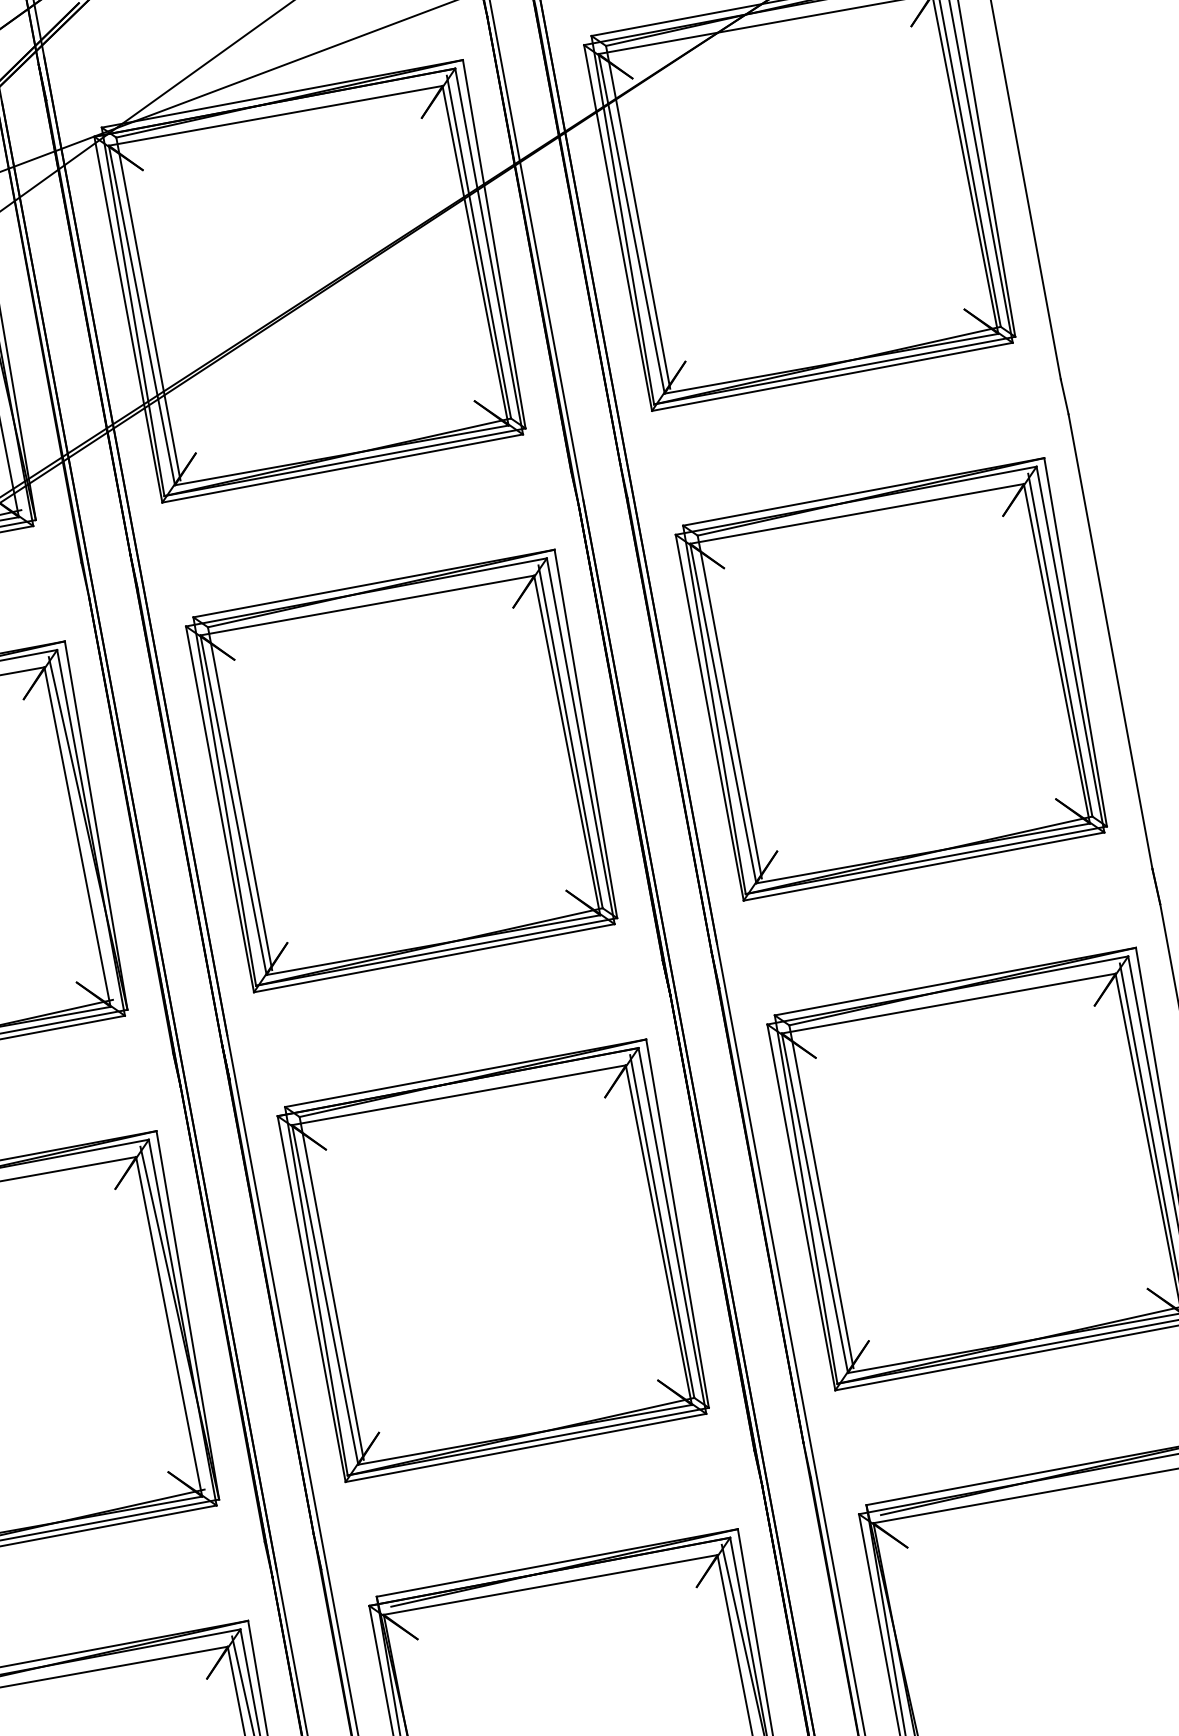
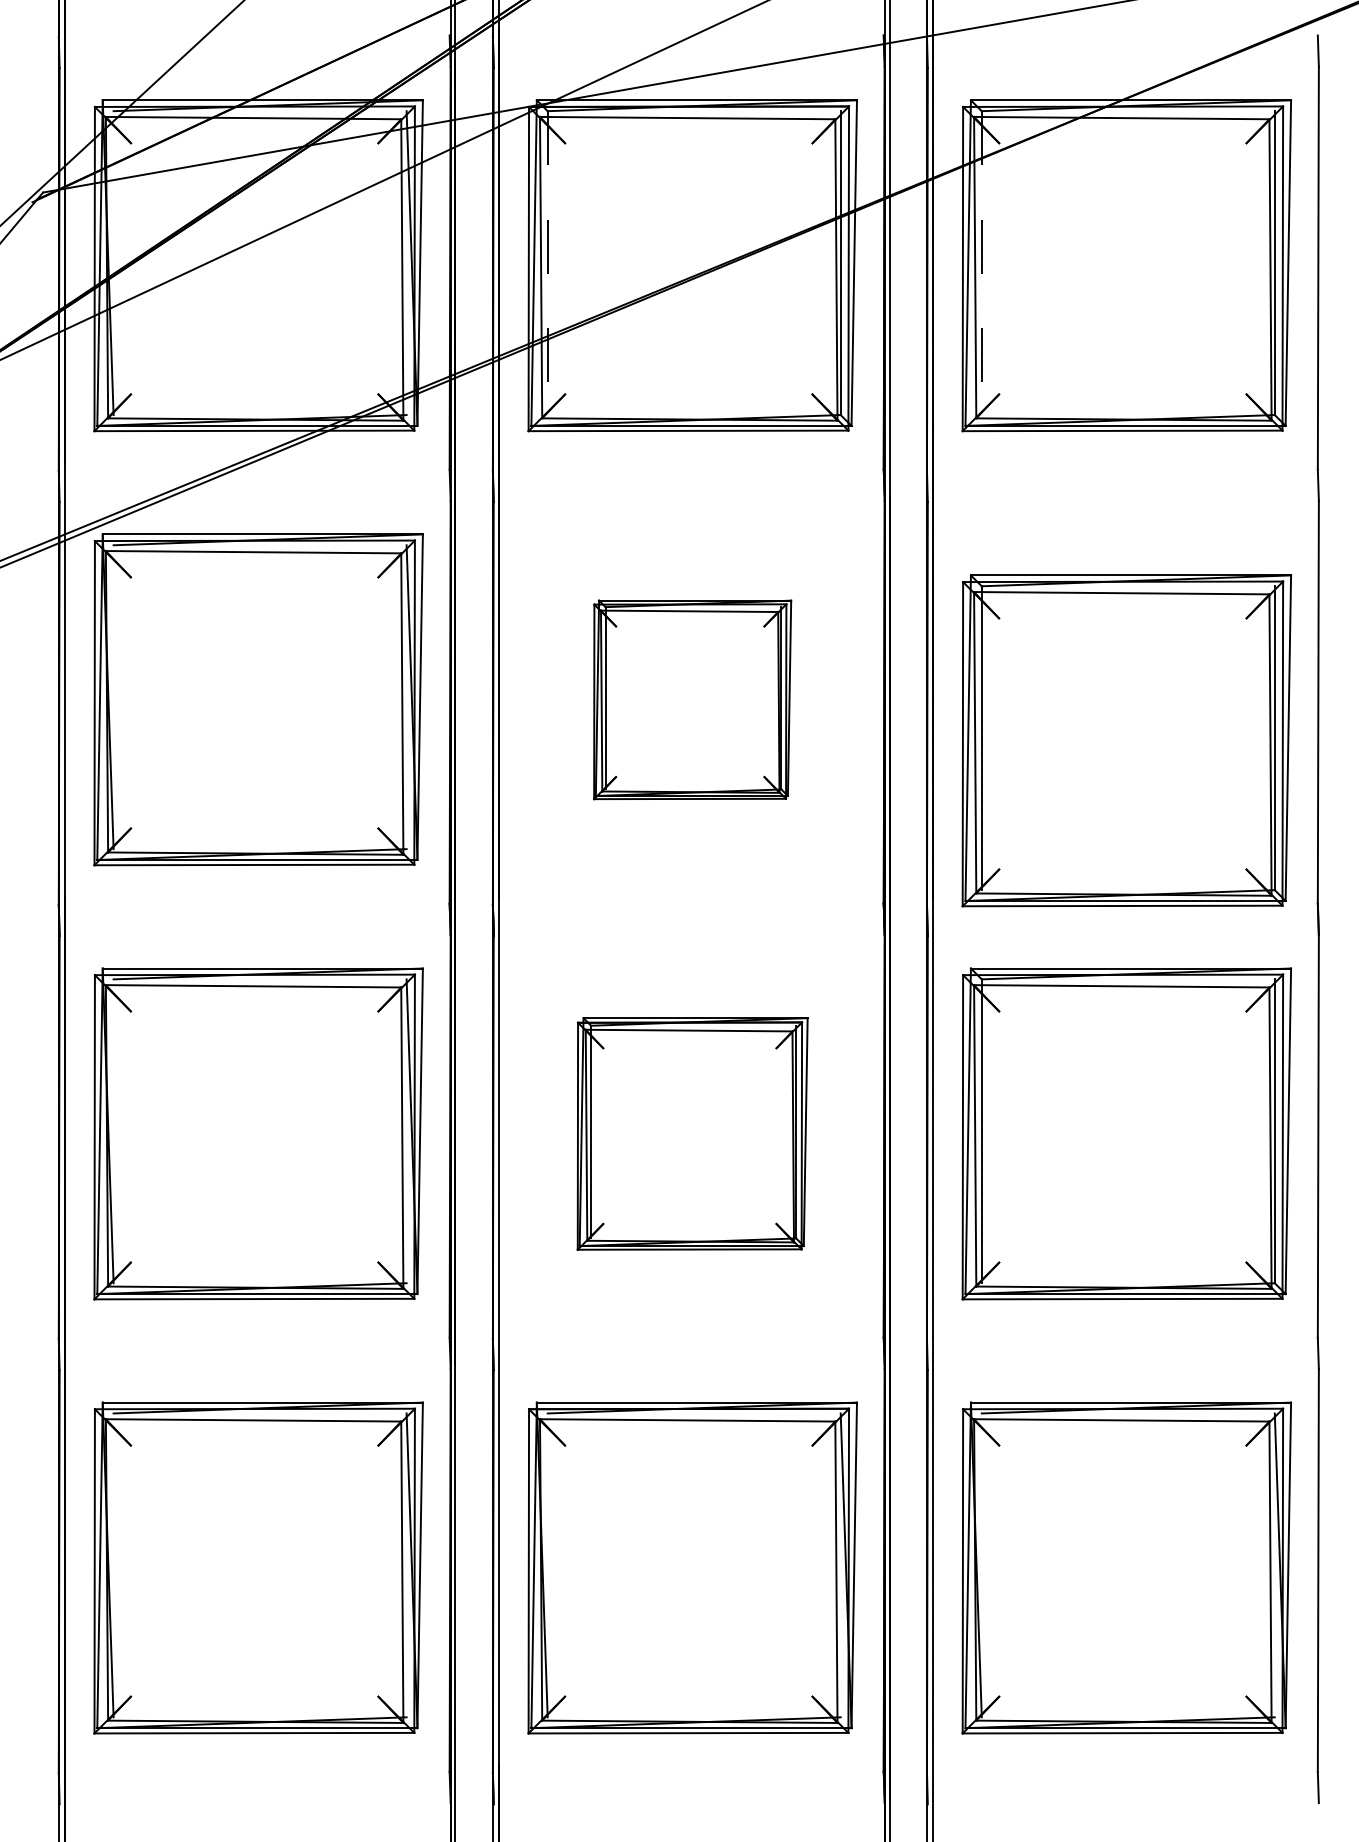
line: (637, 217) -> (981, 263), solid -> dashed
line: (148, 309) -> (547, 263), solid -> dashed
part: (893, 679) -> (1126, 740), moved
part: (403, 770) -> (692, 699), size x0.6
part: (495, 1260) -> (692, 1133), size x0.7

